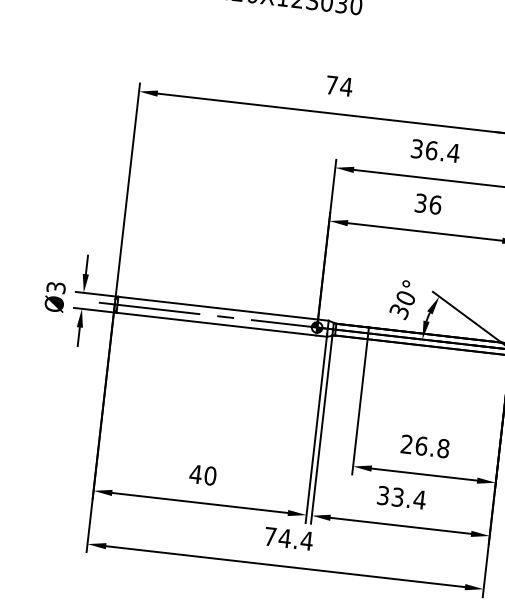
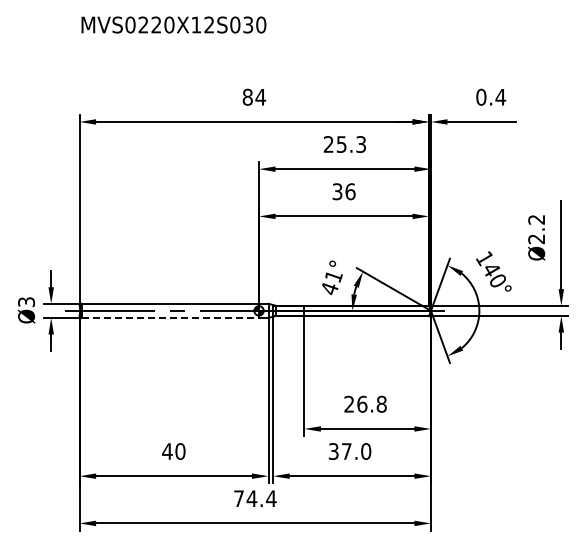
text: (331, 84) -> (247, 96), 74 -> 84
text: (434, 150) -> (344, 144), 36.4 -> 25.3
text: (402, 304) -> (331, 282), 30° -> 41°
line: (216, 323) -> (170, 317), solid -> dashed
text: (408, 498) -> (356, 451), 33.4 -> 37.0

